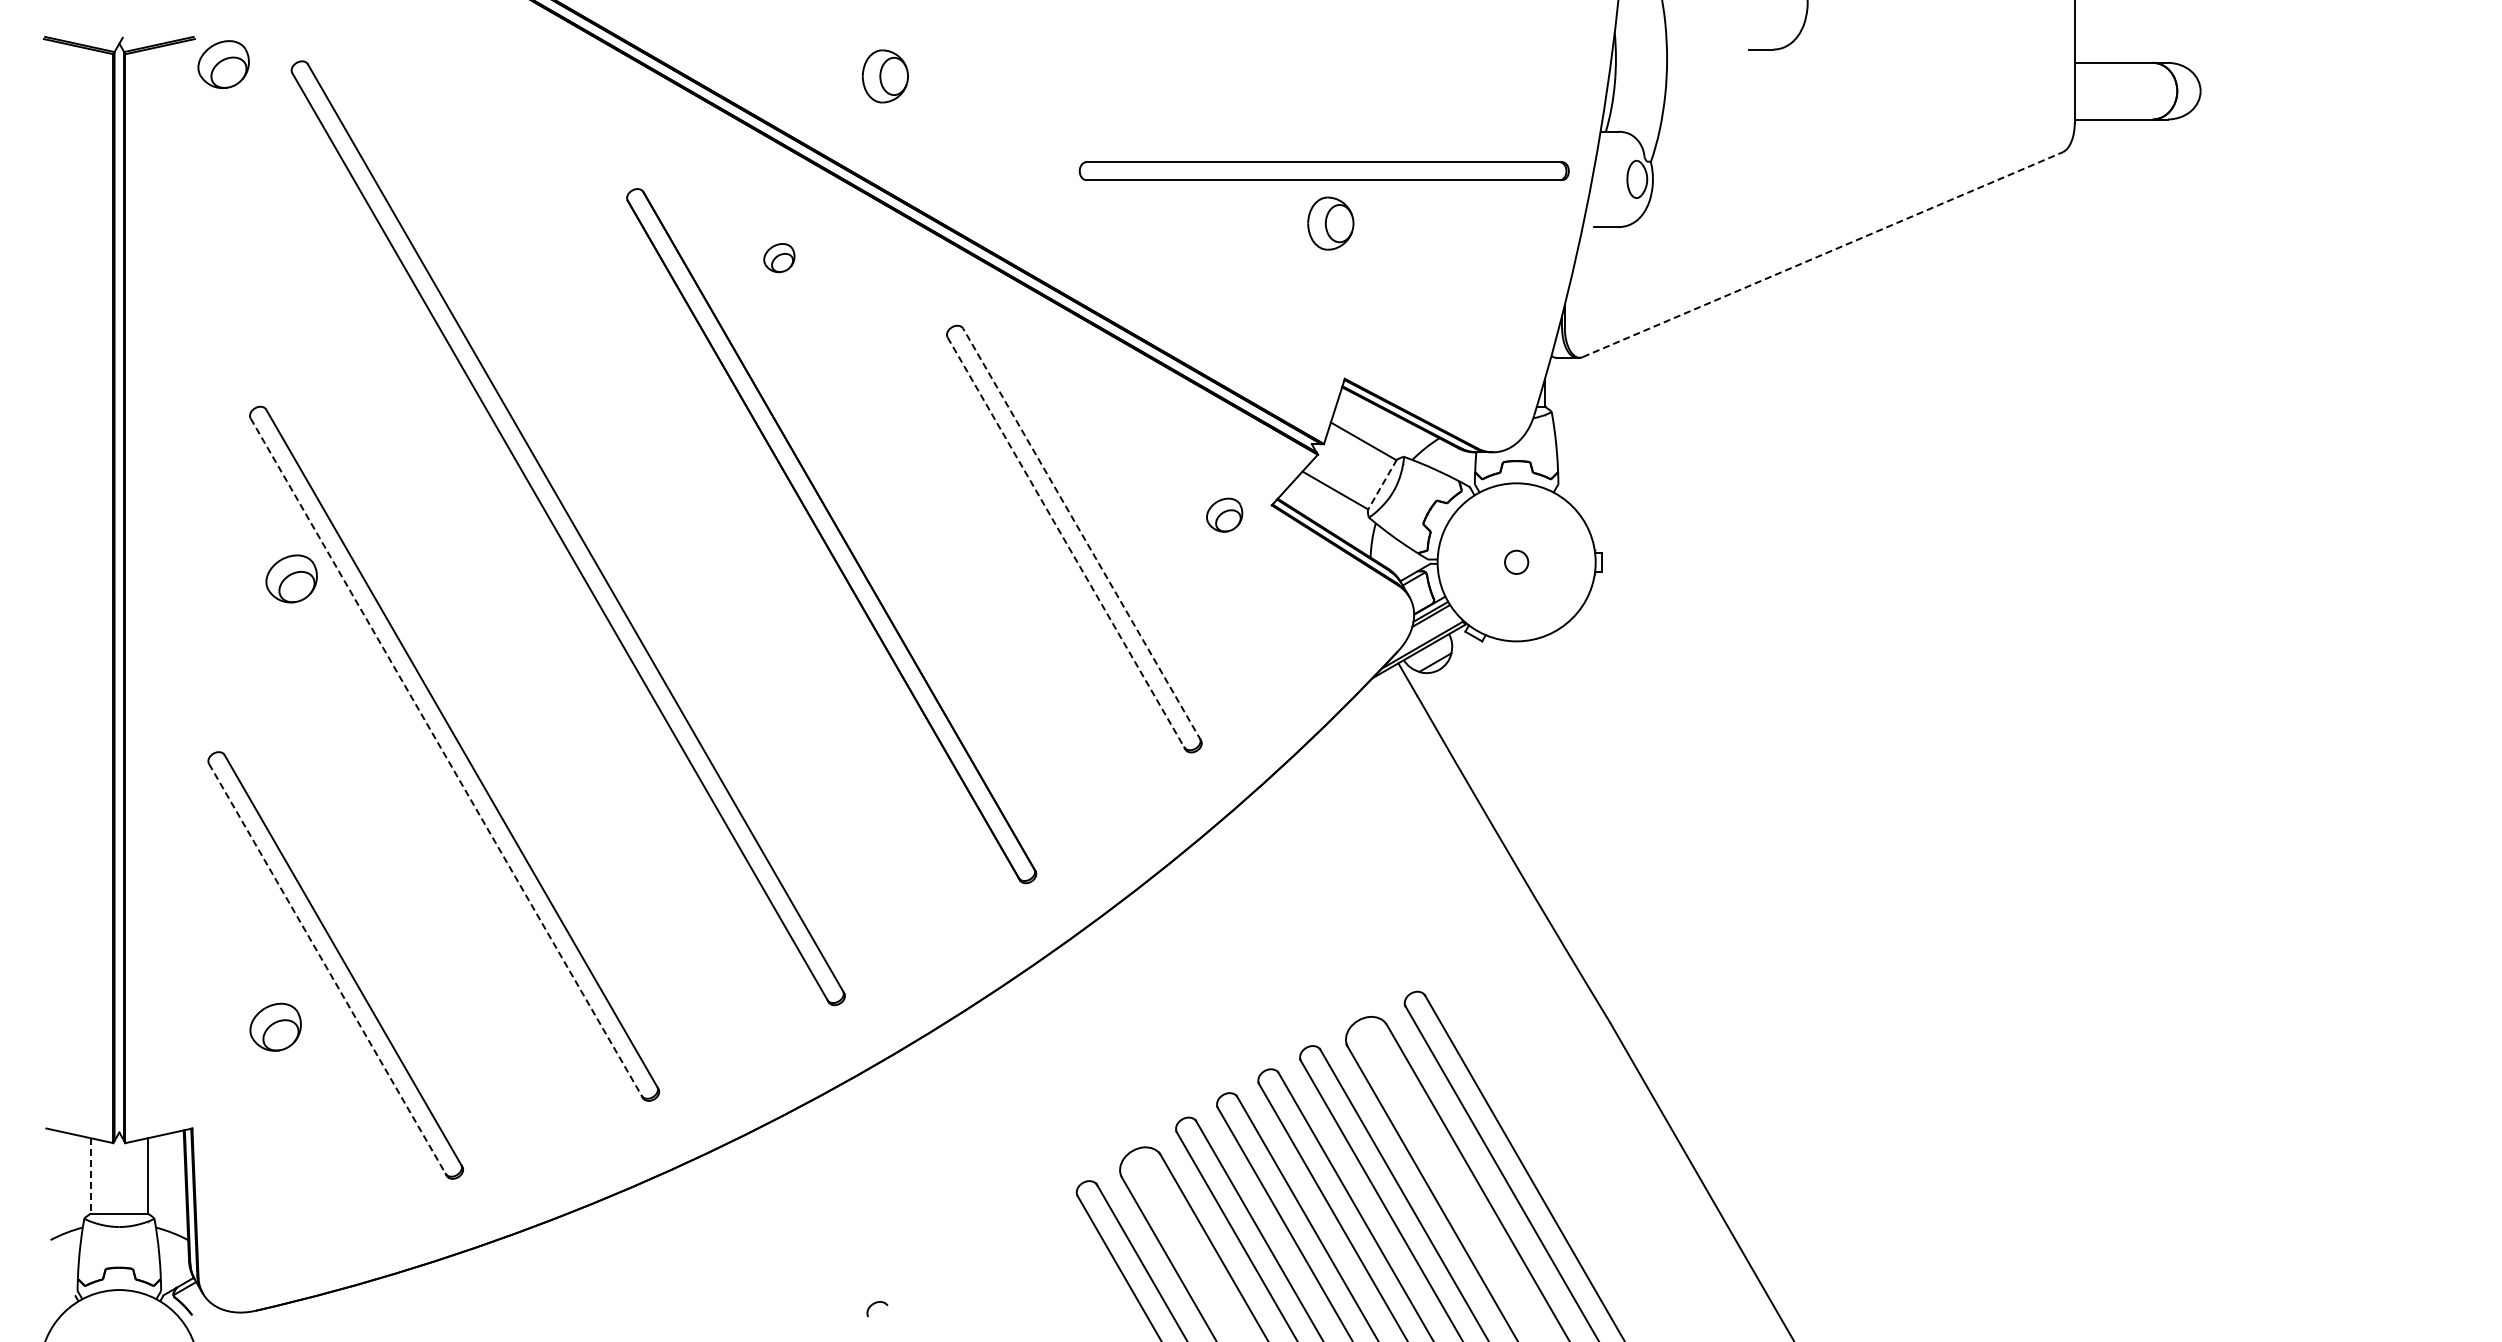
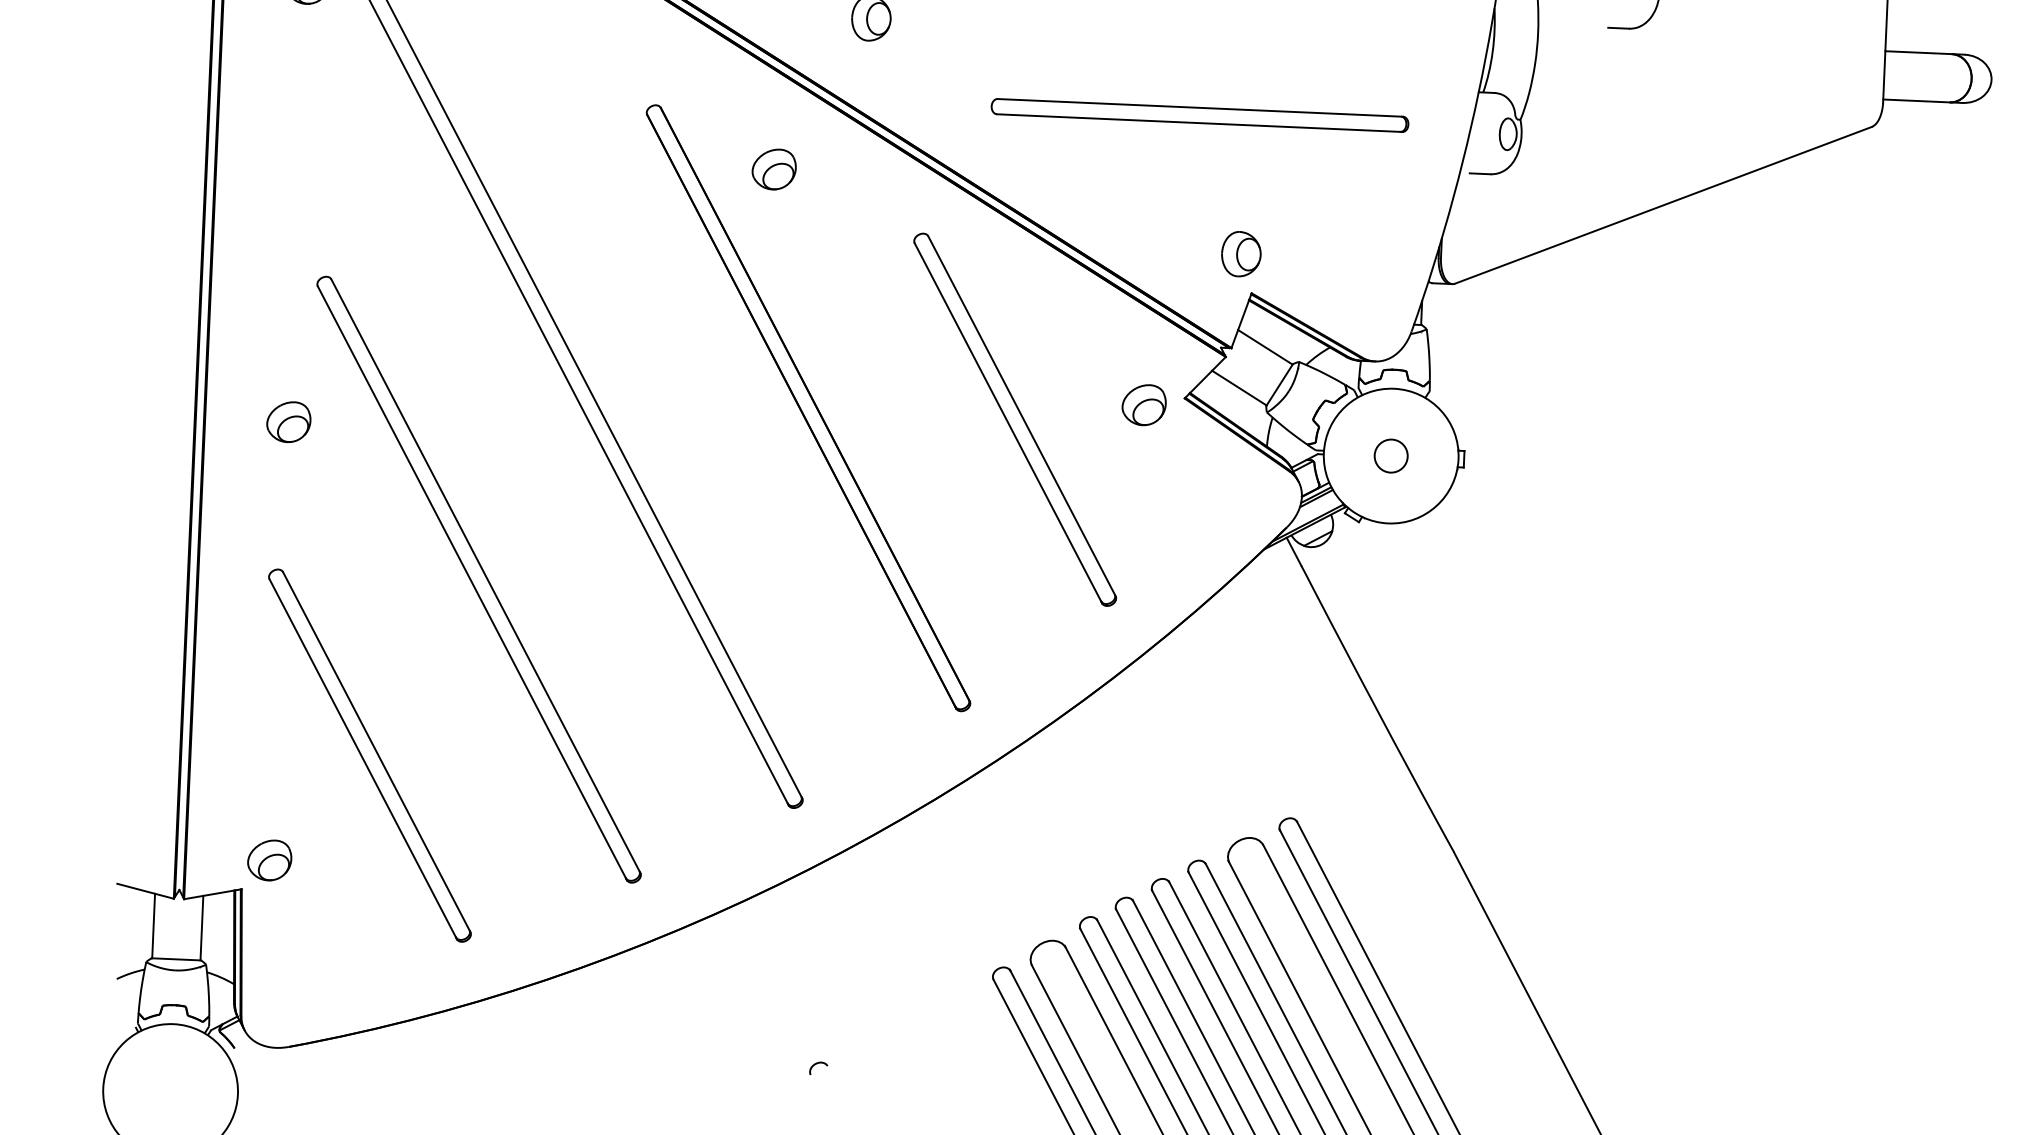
part: (1323, 170) -> (1199, 114), moved
part: (1330, 223) -> (1241, 254), moved
line: (1823, 254) -> (1664, 205), dashed -> solid
part: (779, 257) -> (774, 168), size x1.67
line: (1382, 485) -> (1279, 385), dashed -> solid
part: (1224, 514) -> (1144, 404), size x1.43
line: (1082, 534) -> (1022, 416), dashed -> solid
line: (1066, 543) -> (1008, 423), dashed -> solid
circle: (1516, 561) -> (1391, 455), size x1.67
part: (291, 578) -> (288, 421), moved
line: (447, 758) -> (472, 583), dashed -> solid
line: (328, 969) -> (363, 758), dashed -> solid
part: (275, 1026) -> (269, 859), moved
line: (91, 1176) -> (154, 926), dashed -> solid

